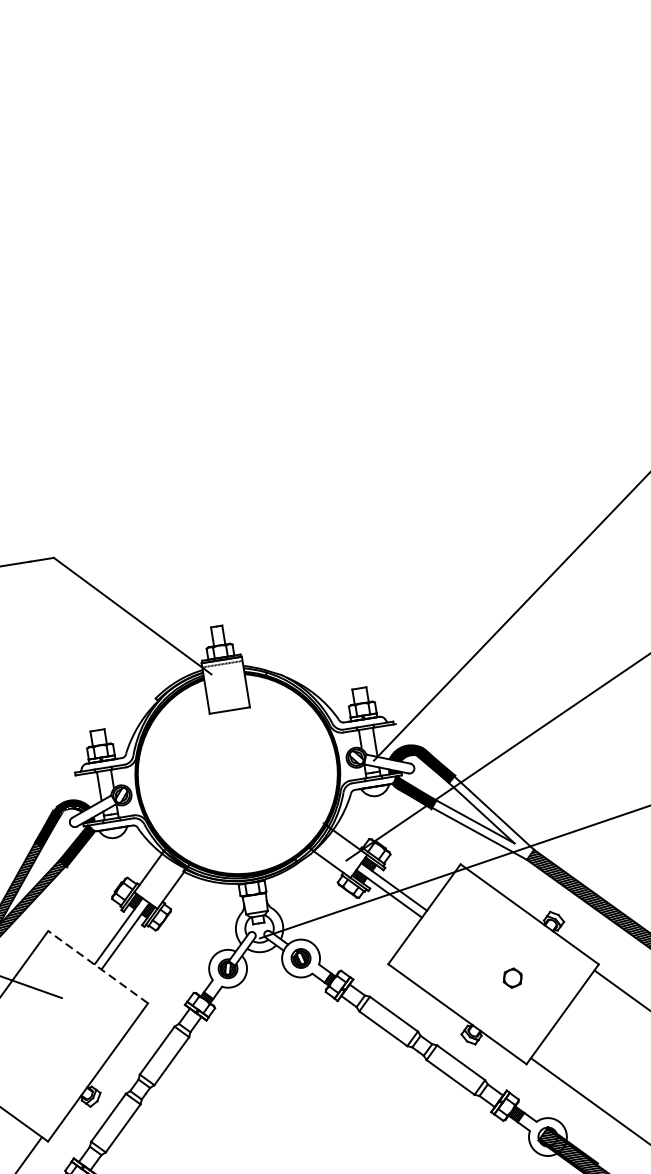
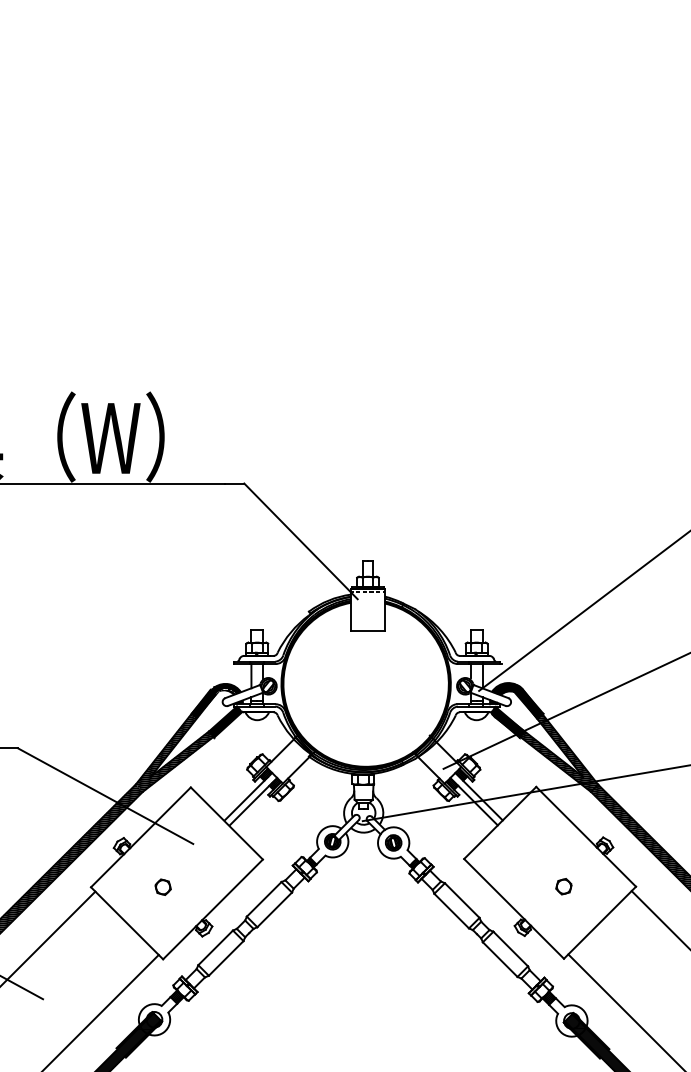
hatch: (480, 820) -> (558, 753), added
line: (97, 967) -> (226, 823), dashed -> solid
part: (33, 1054) -> (162, 886), added

